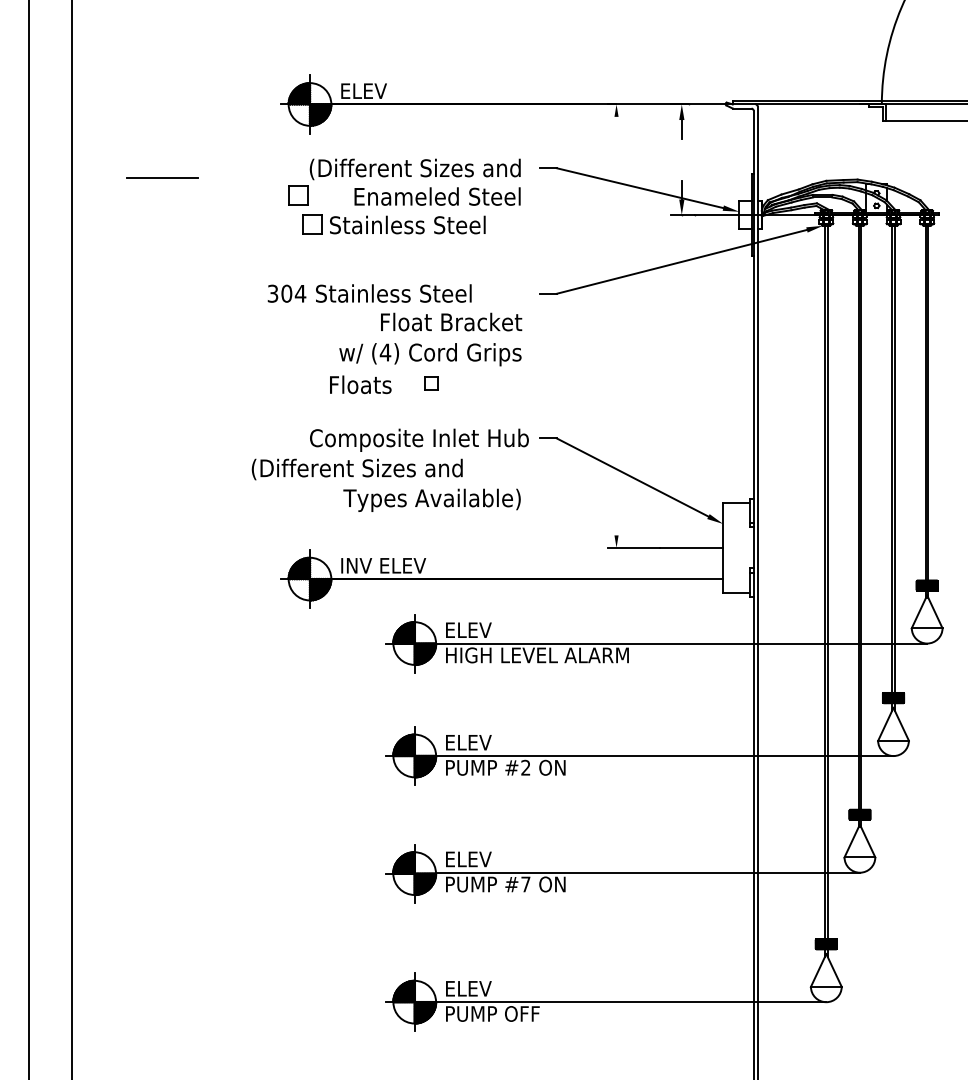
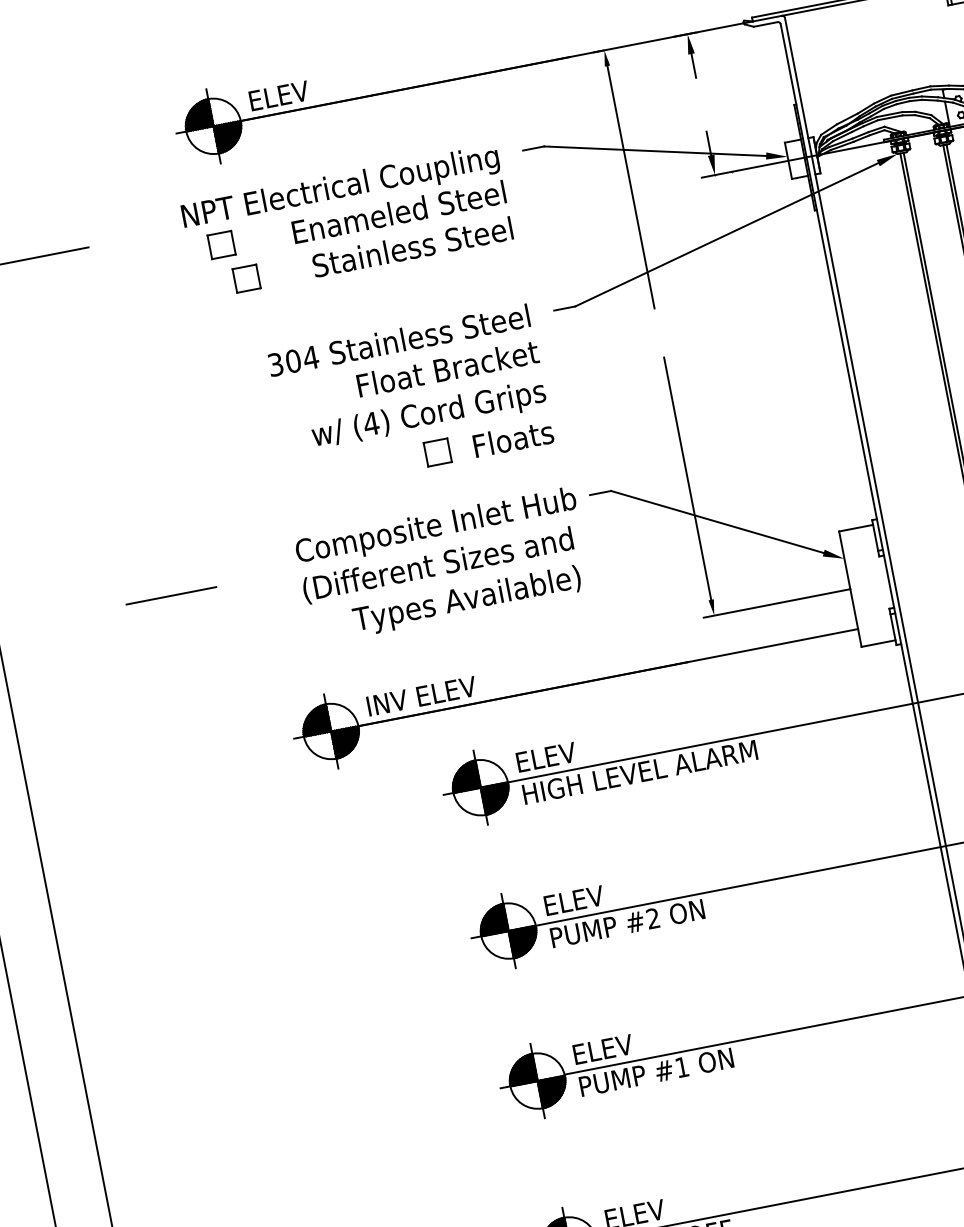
text: (396, 169) -> (339, 187), (Different Sizes and -> NPT Electrical Coupling
line: (616, 211) -> (630, 186), added
text: (407, 224) -> (412, 246), moved
text: (369, 293) -> (398, 340), moved
part: (431, 383) -> (437, 451), size x1.43
text: (360, 384) -> (513, 438), moved
line: (616, 440) -> (687, 478), added
line: (209, 453) -> (171, 596), added
text: (356, 469) -> (437, 565), moved
text: (525, 884) -> (681, 1067), #7 -> #1

